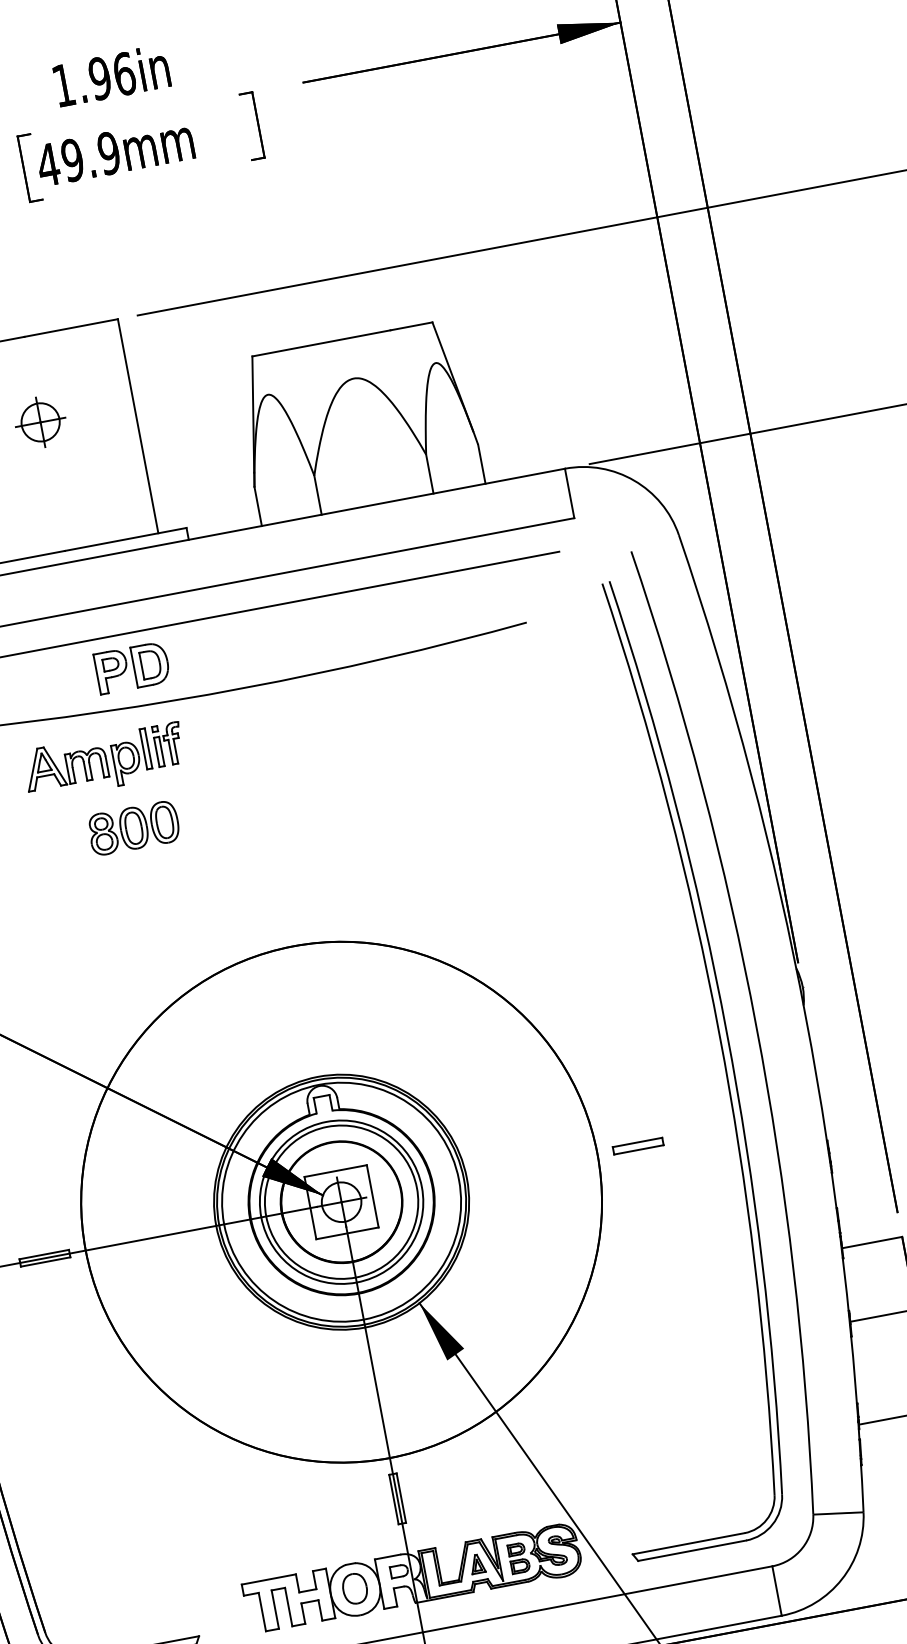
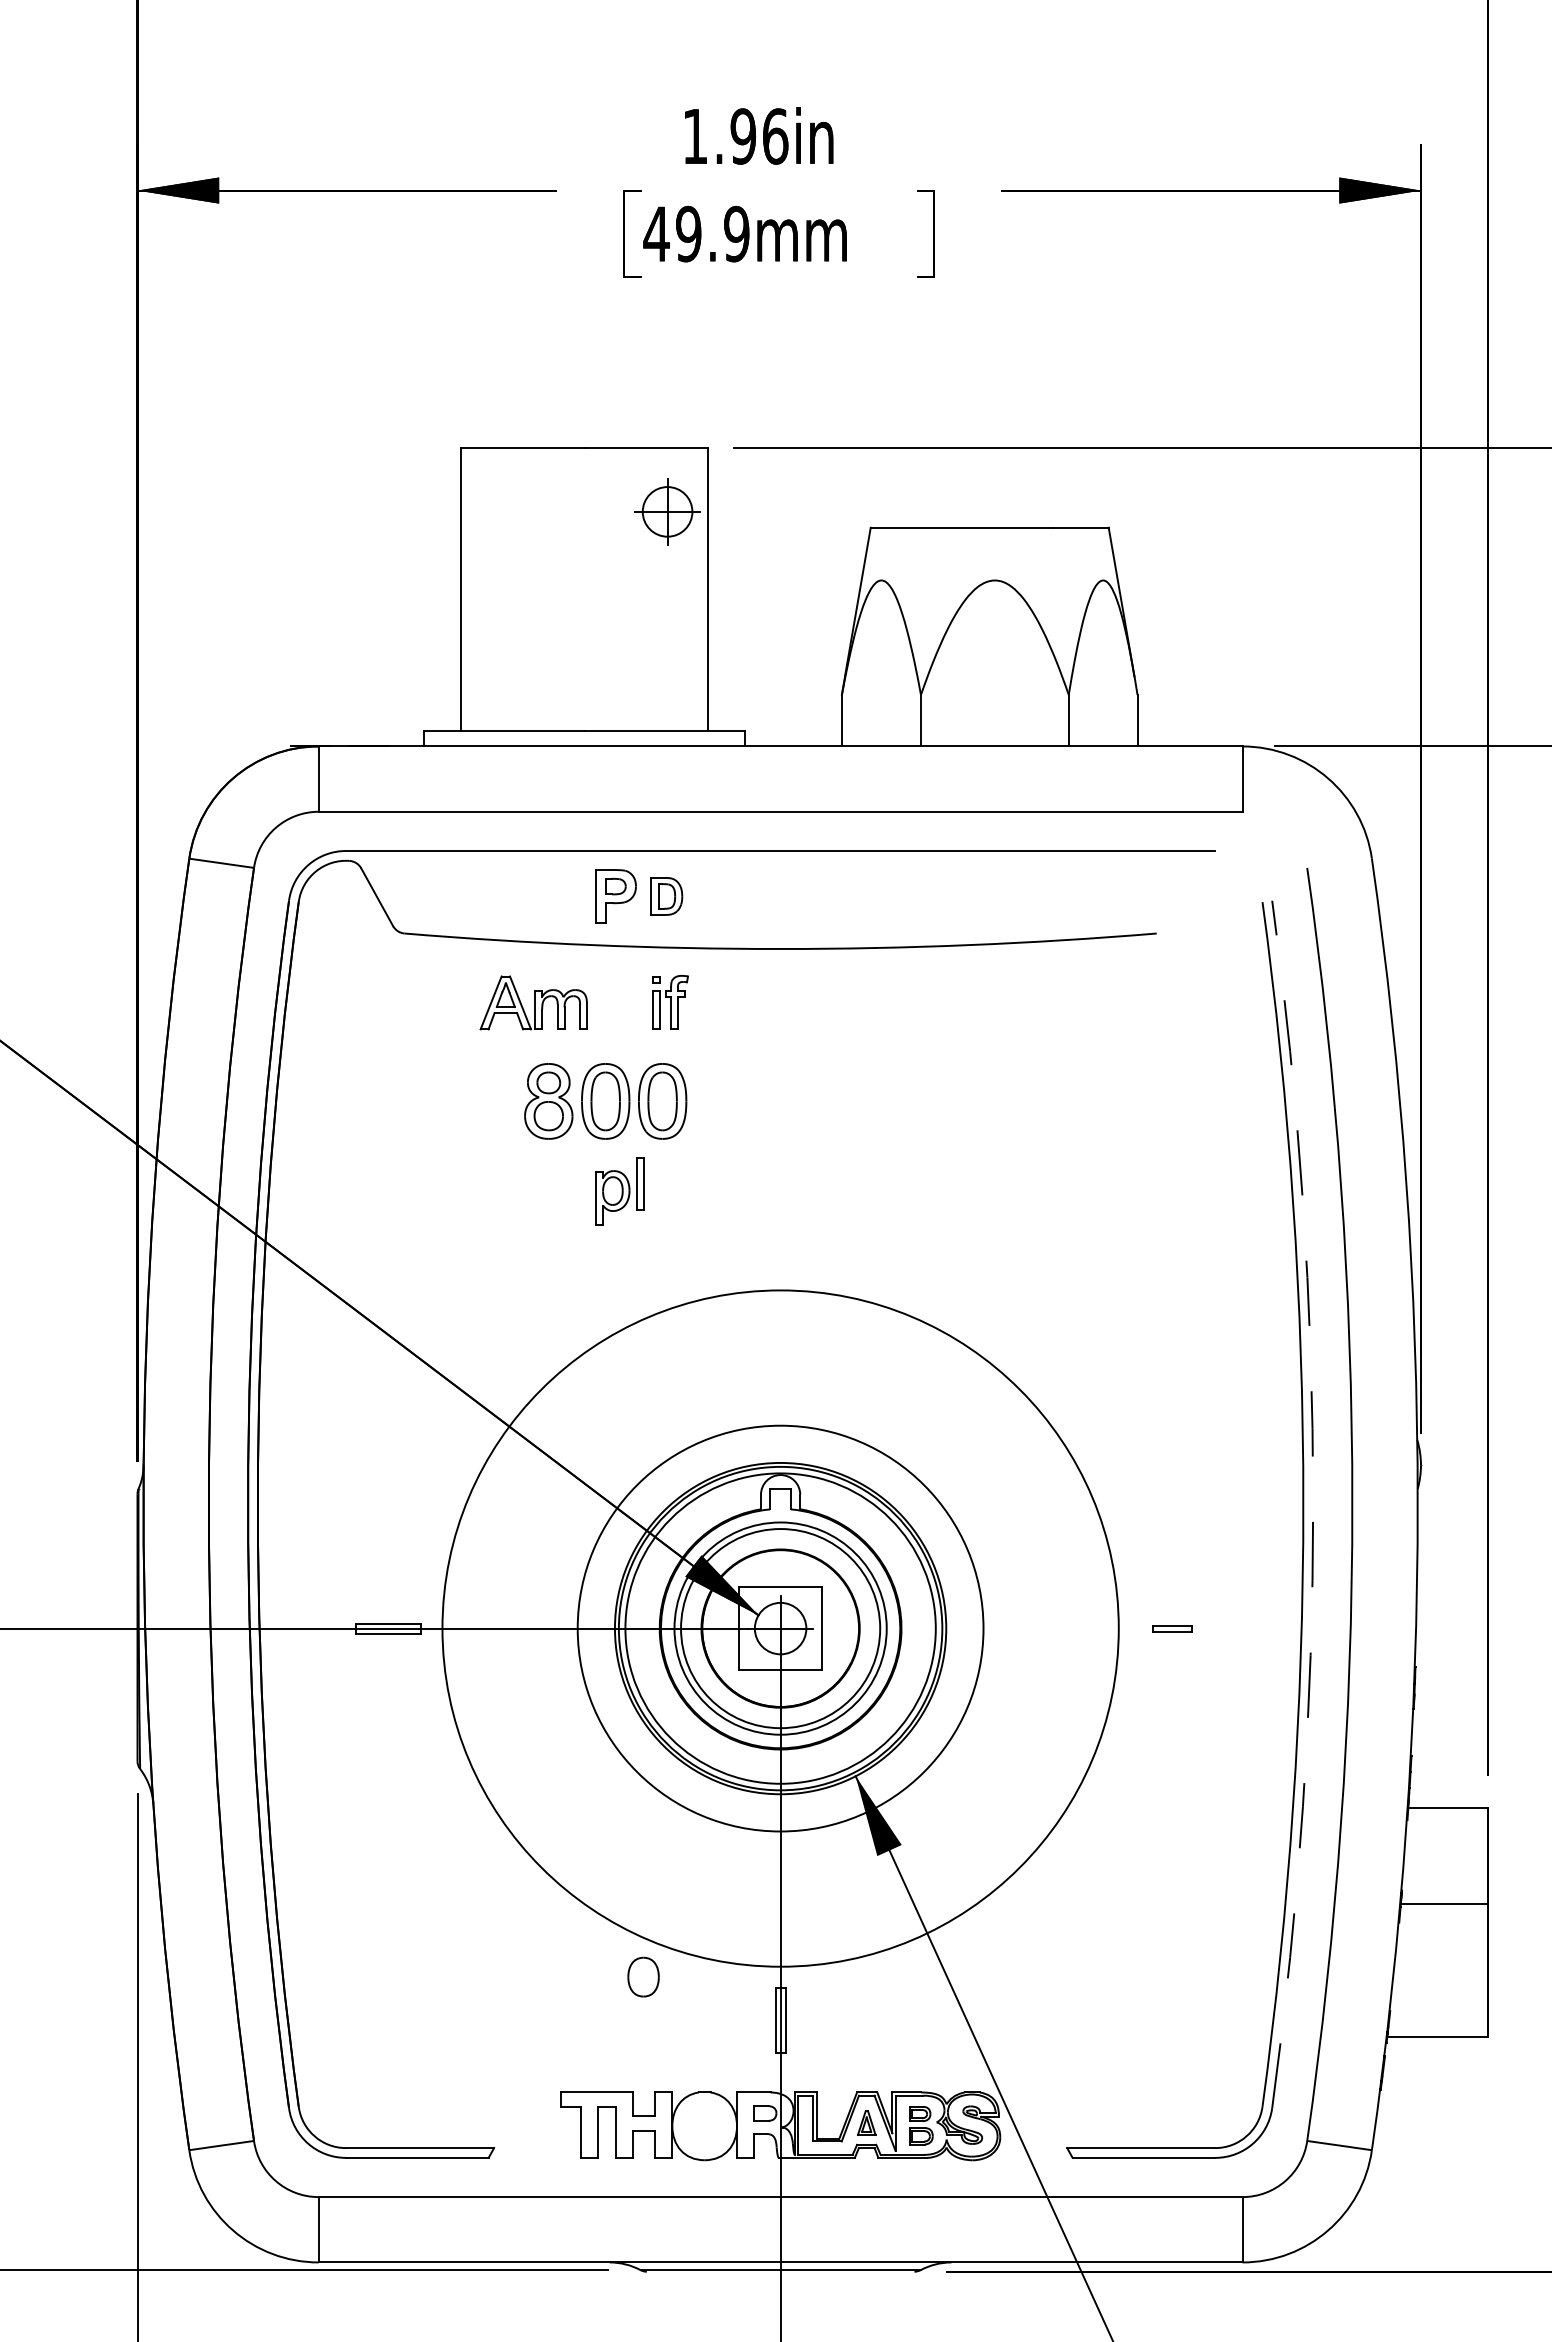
part: (40, 422) -> (667, 511), moved
part: (150, 664) -> (666, 896), size x0.7
part: (131, 757) -> (619, 1191), moved
part: (133, 827) -> (605, 1100), size x1.4
arc: (727, 1032) -> (1313, 1504), solid -> dashed
part: (638, 1146) -> (1172, 1628), size x0.6
circle: (341, 1202) -> (780, 1628), size x0.6
part: (354, 1588) -> (643, 1976), moved

